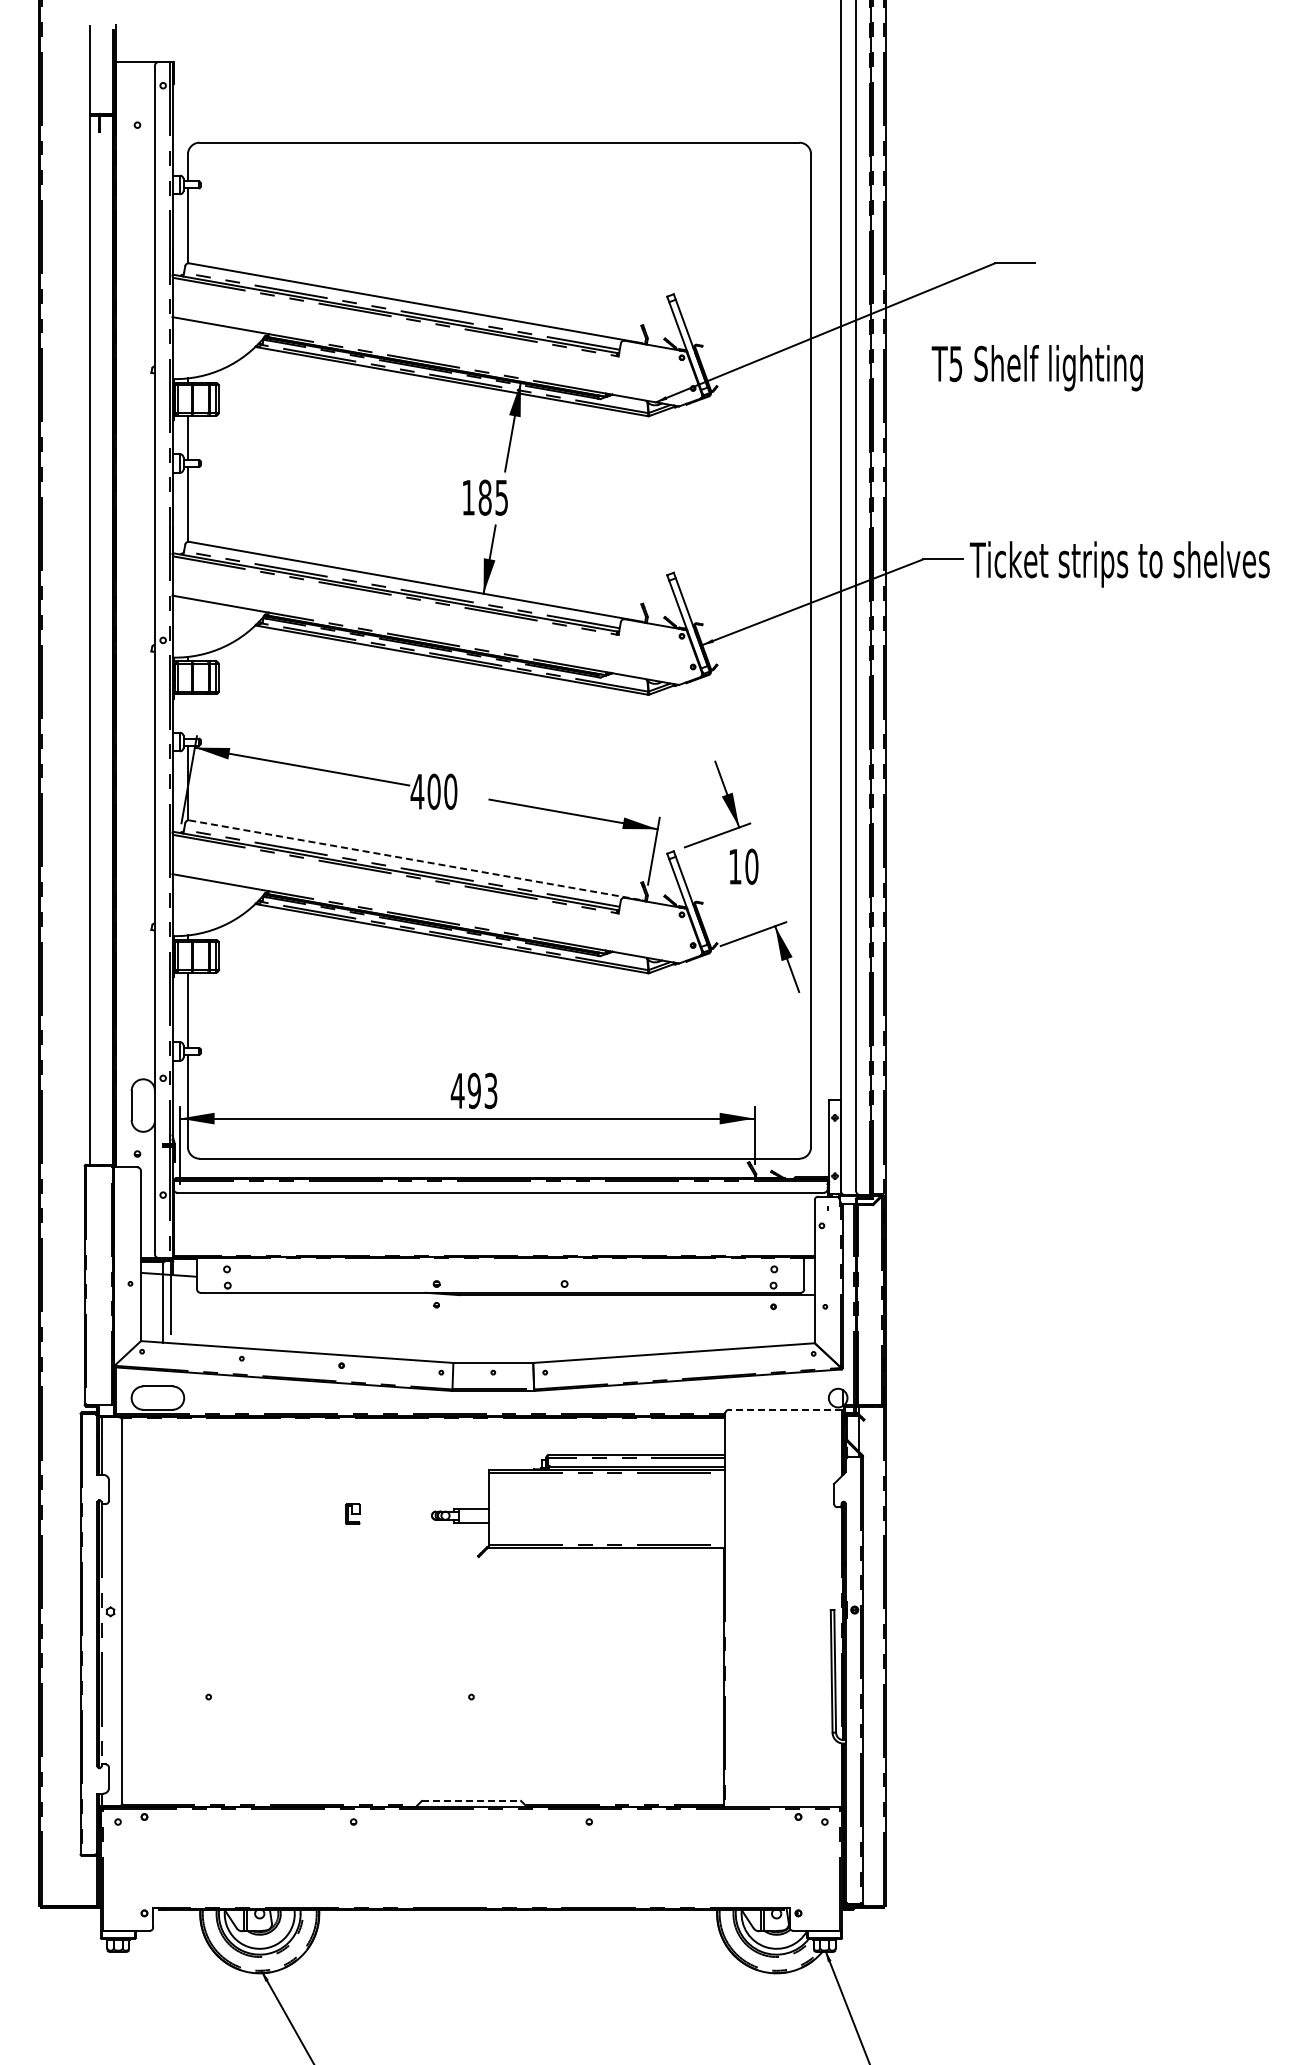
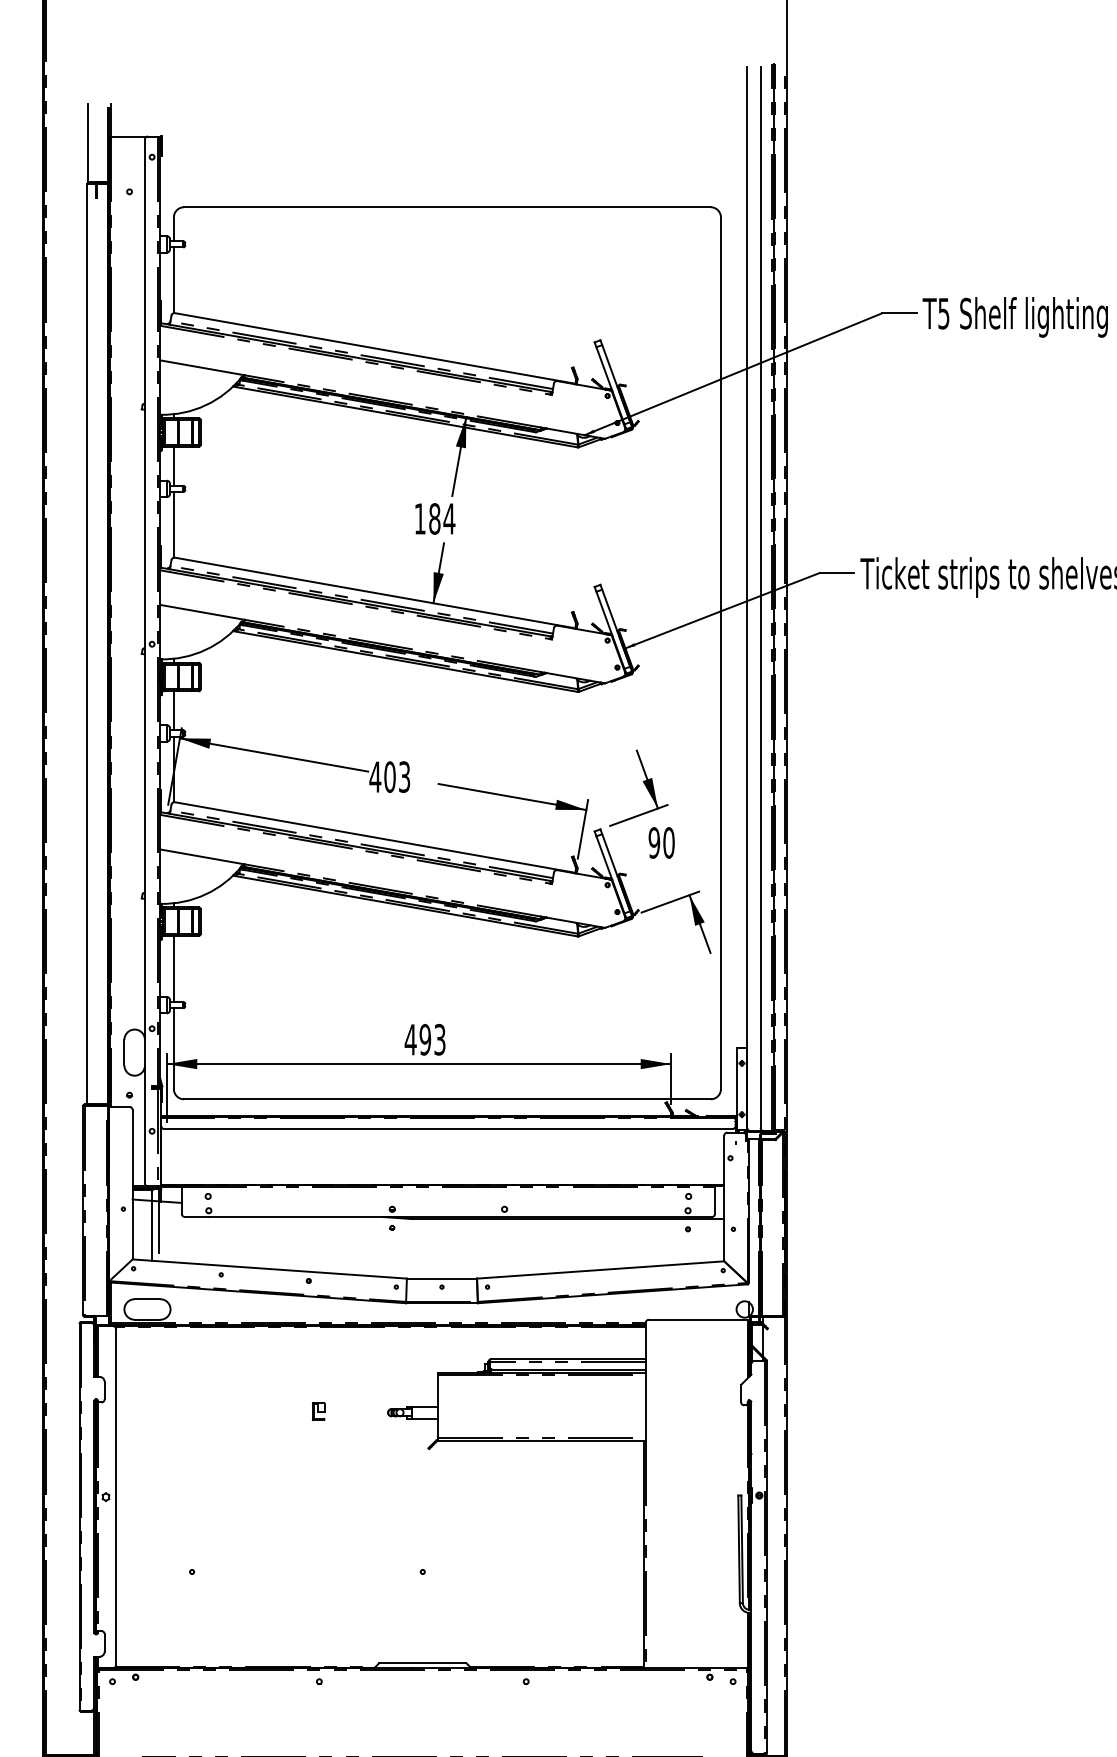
text: (1036, 368) -> (1014, 317), moved
text: (501, 497) -> (449, 518), 185 -> 184
line: (187, 716) -> (173, 711), added
text: (450, 791) -> (404, 776), 400 -> 403
line: (415, 860) -> (373, 837), dashed -> solid
text: (734, 866) -> (653, 842), 10 -> 90
line: (784, 1409) -> (697, 1319), dashed -> solid
line: (471, 1801) -> (422, 1663), dashed -> solid

